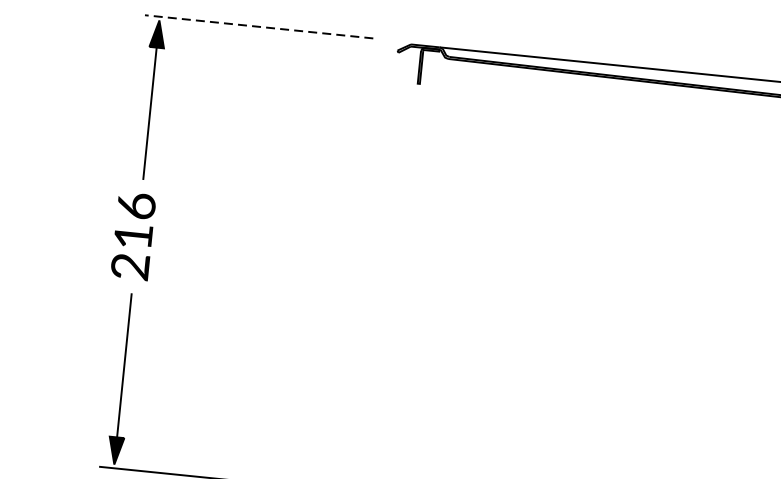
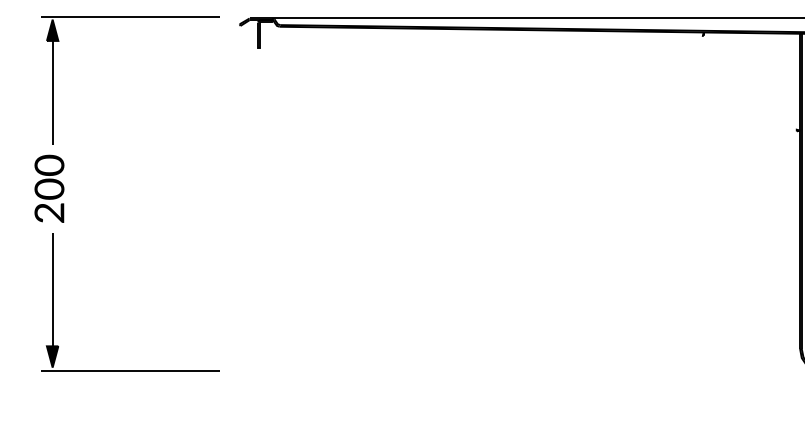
line: (257, 26) -> (129, 16), dashed -> solid
text: (135, 220) -> (49, 176), 216 -> 200

